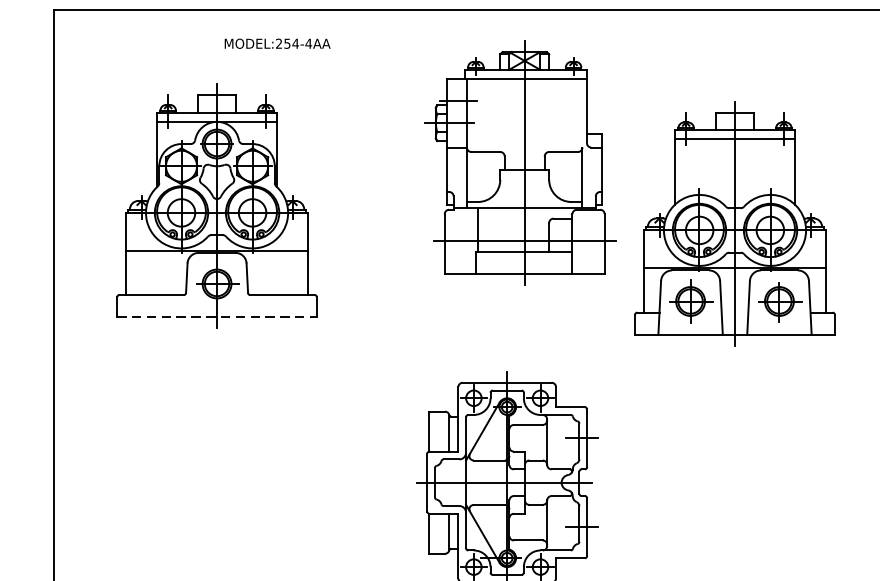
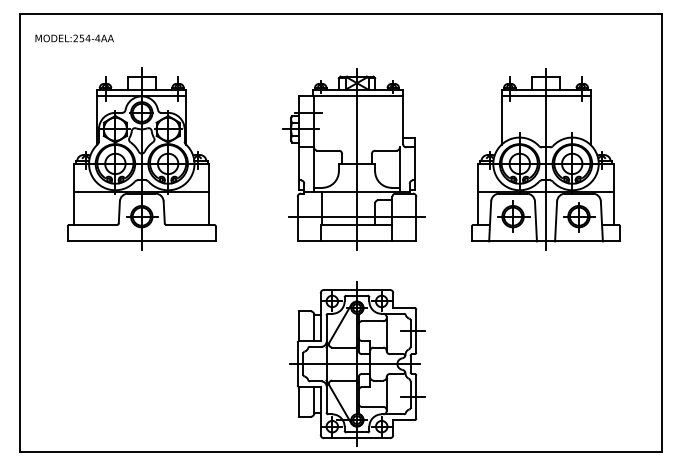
text: (277, 43) -> (74, 38), moved
part: (519, 163) -> (353, 159), moved
part: (734, 224) -> (545, 159), moved
line: (218, 317) -> (142, 241), dashed -> solid

